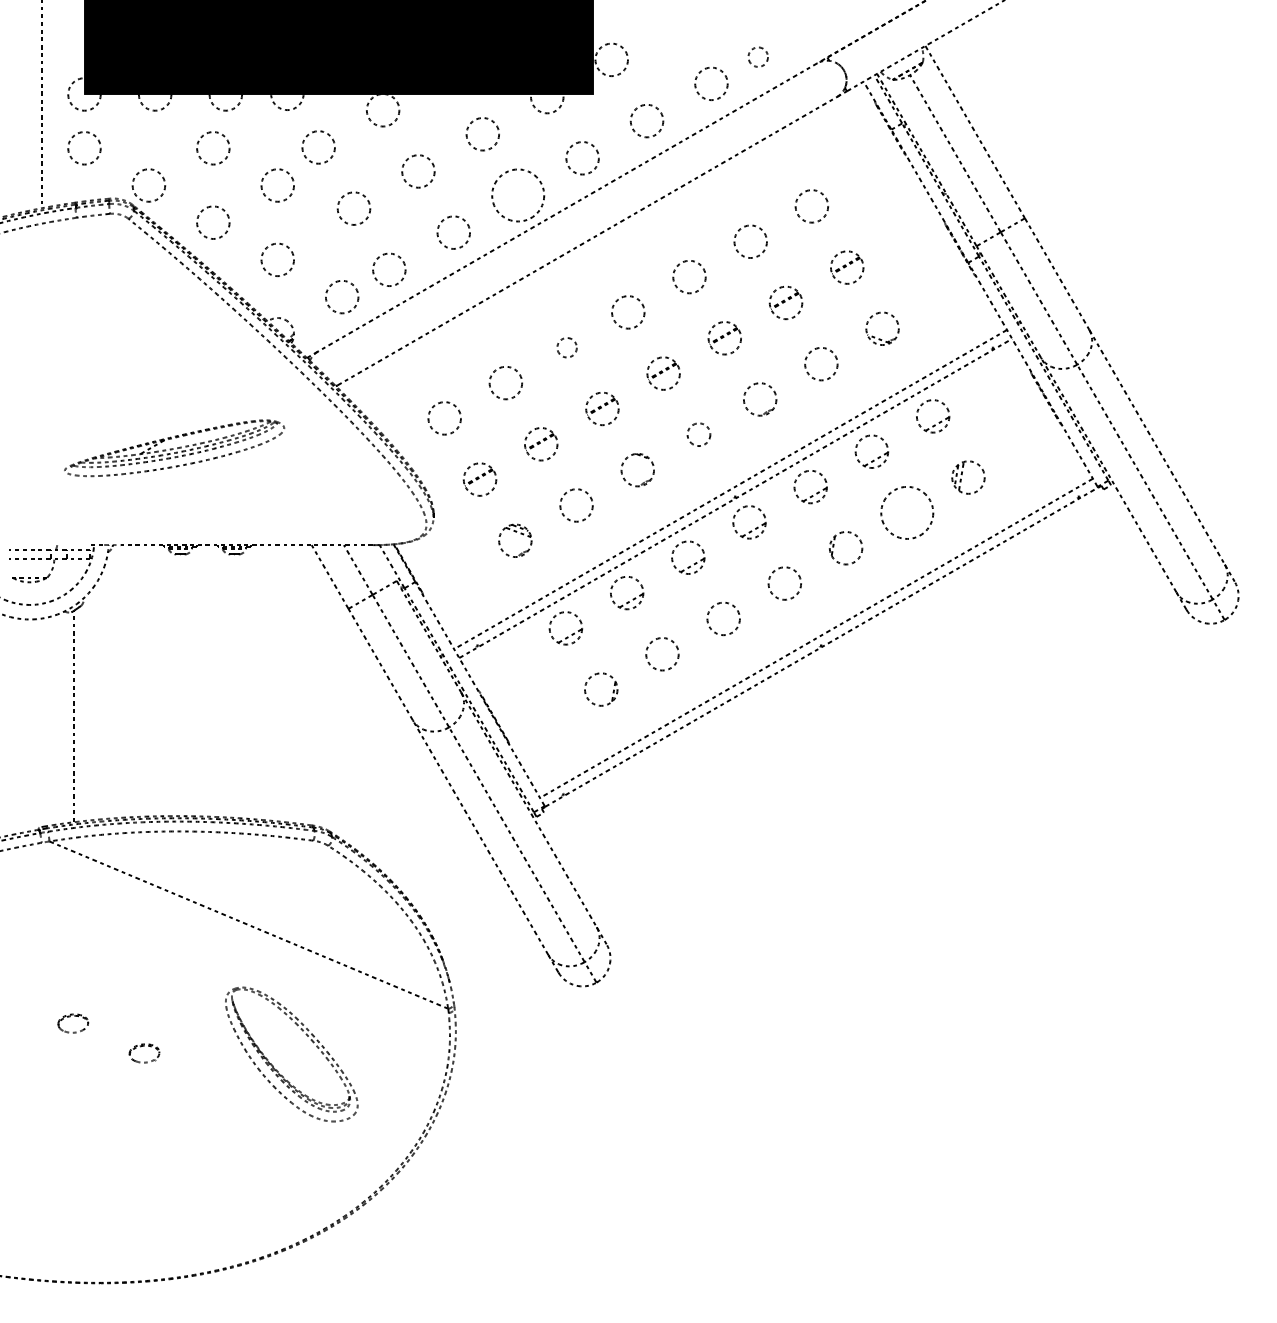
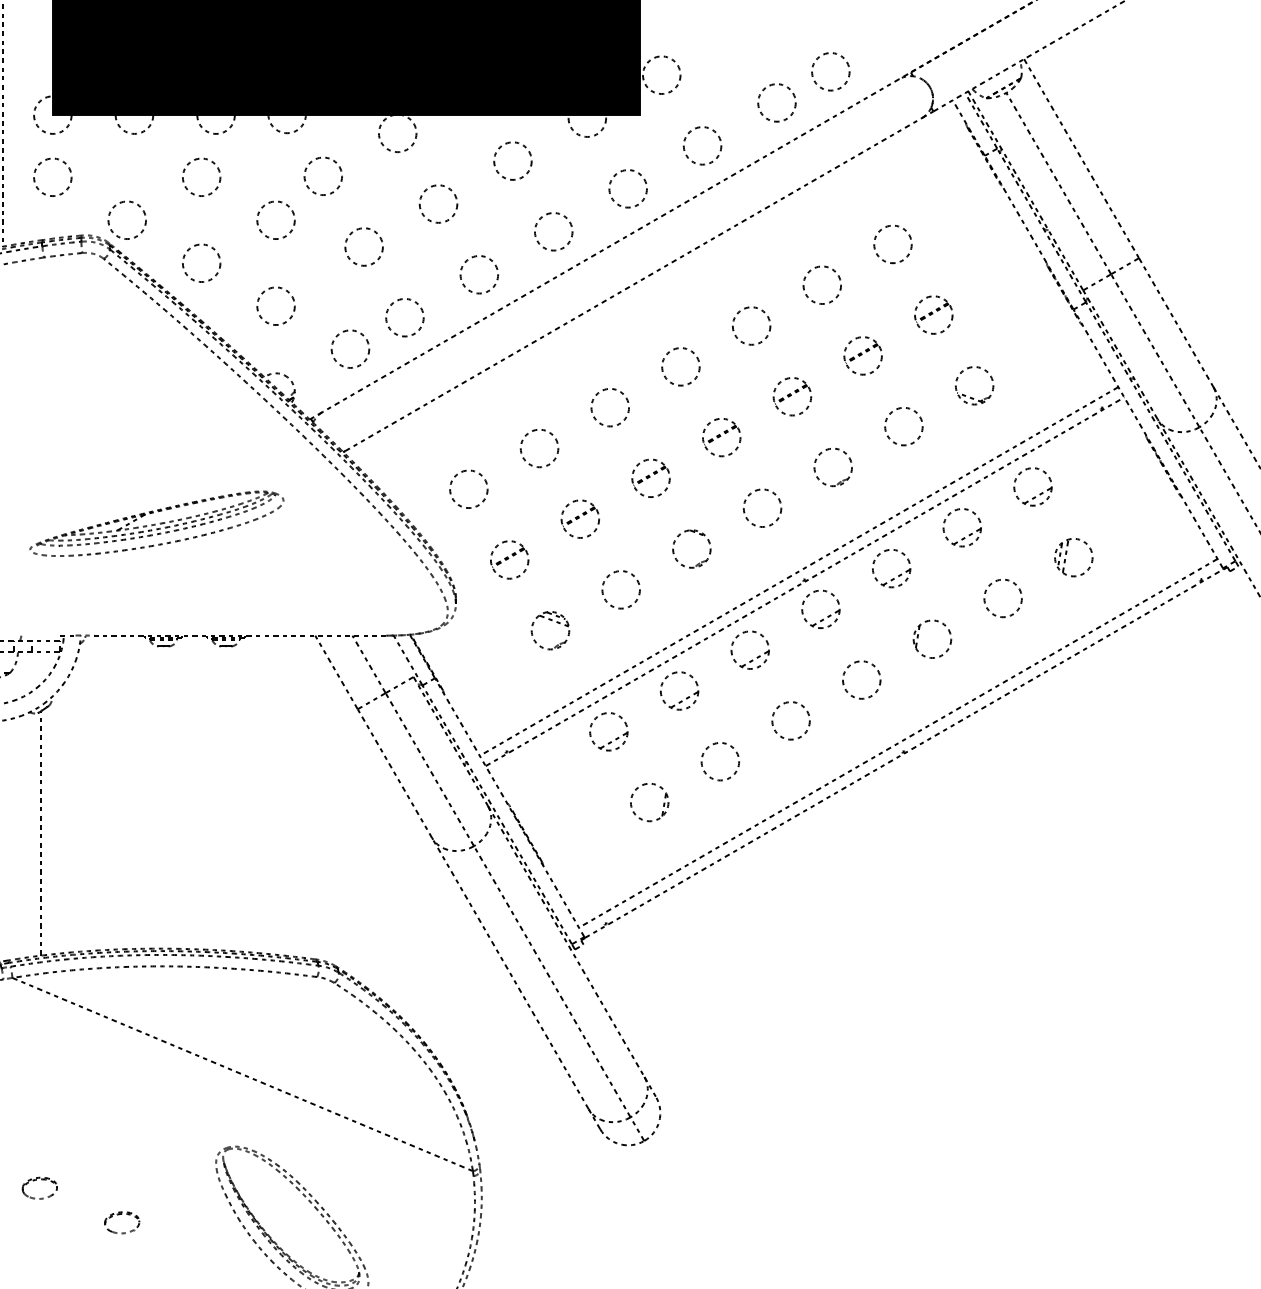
circle: (758, 57) -> (831, 72), size x1.67
circle: (517, 195) -> (552, 231), size x0.62
circle: (566, 347) -> (609, 407), size x1.67
circle: (698, 434) -> (762, 507), size x1.43
circle: (907, 512) -> (1003, 597), size x0.62

